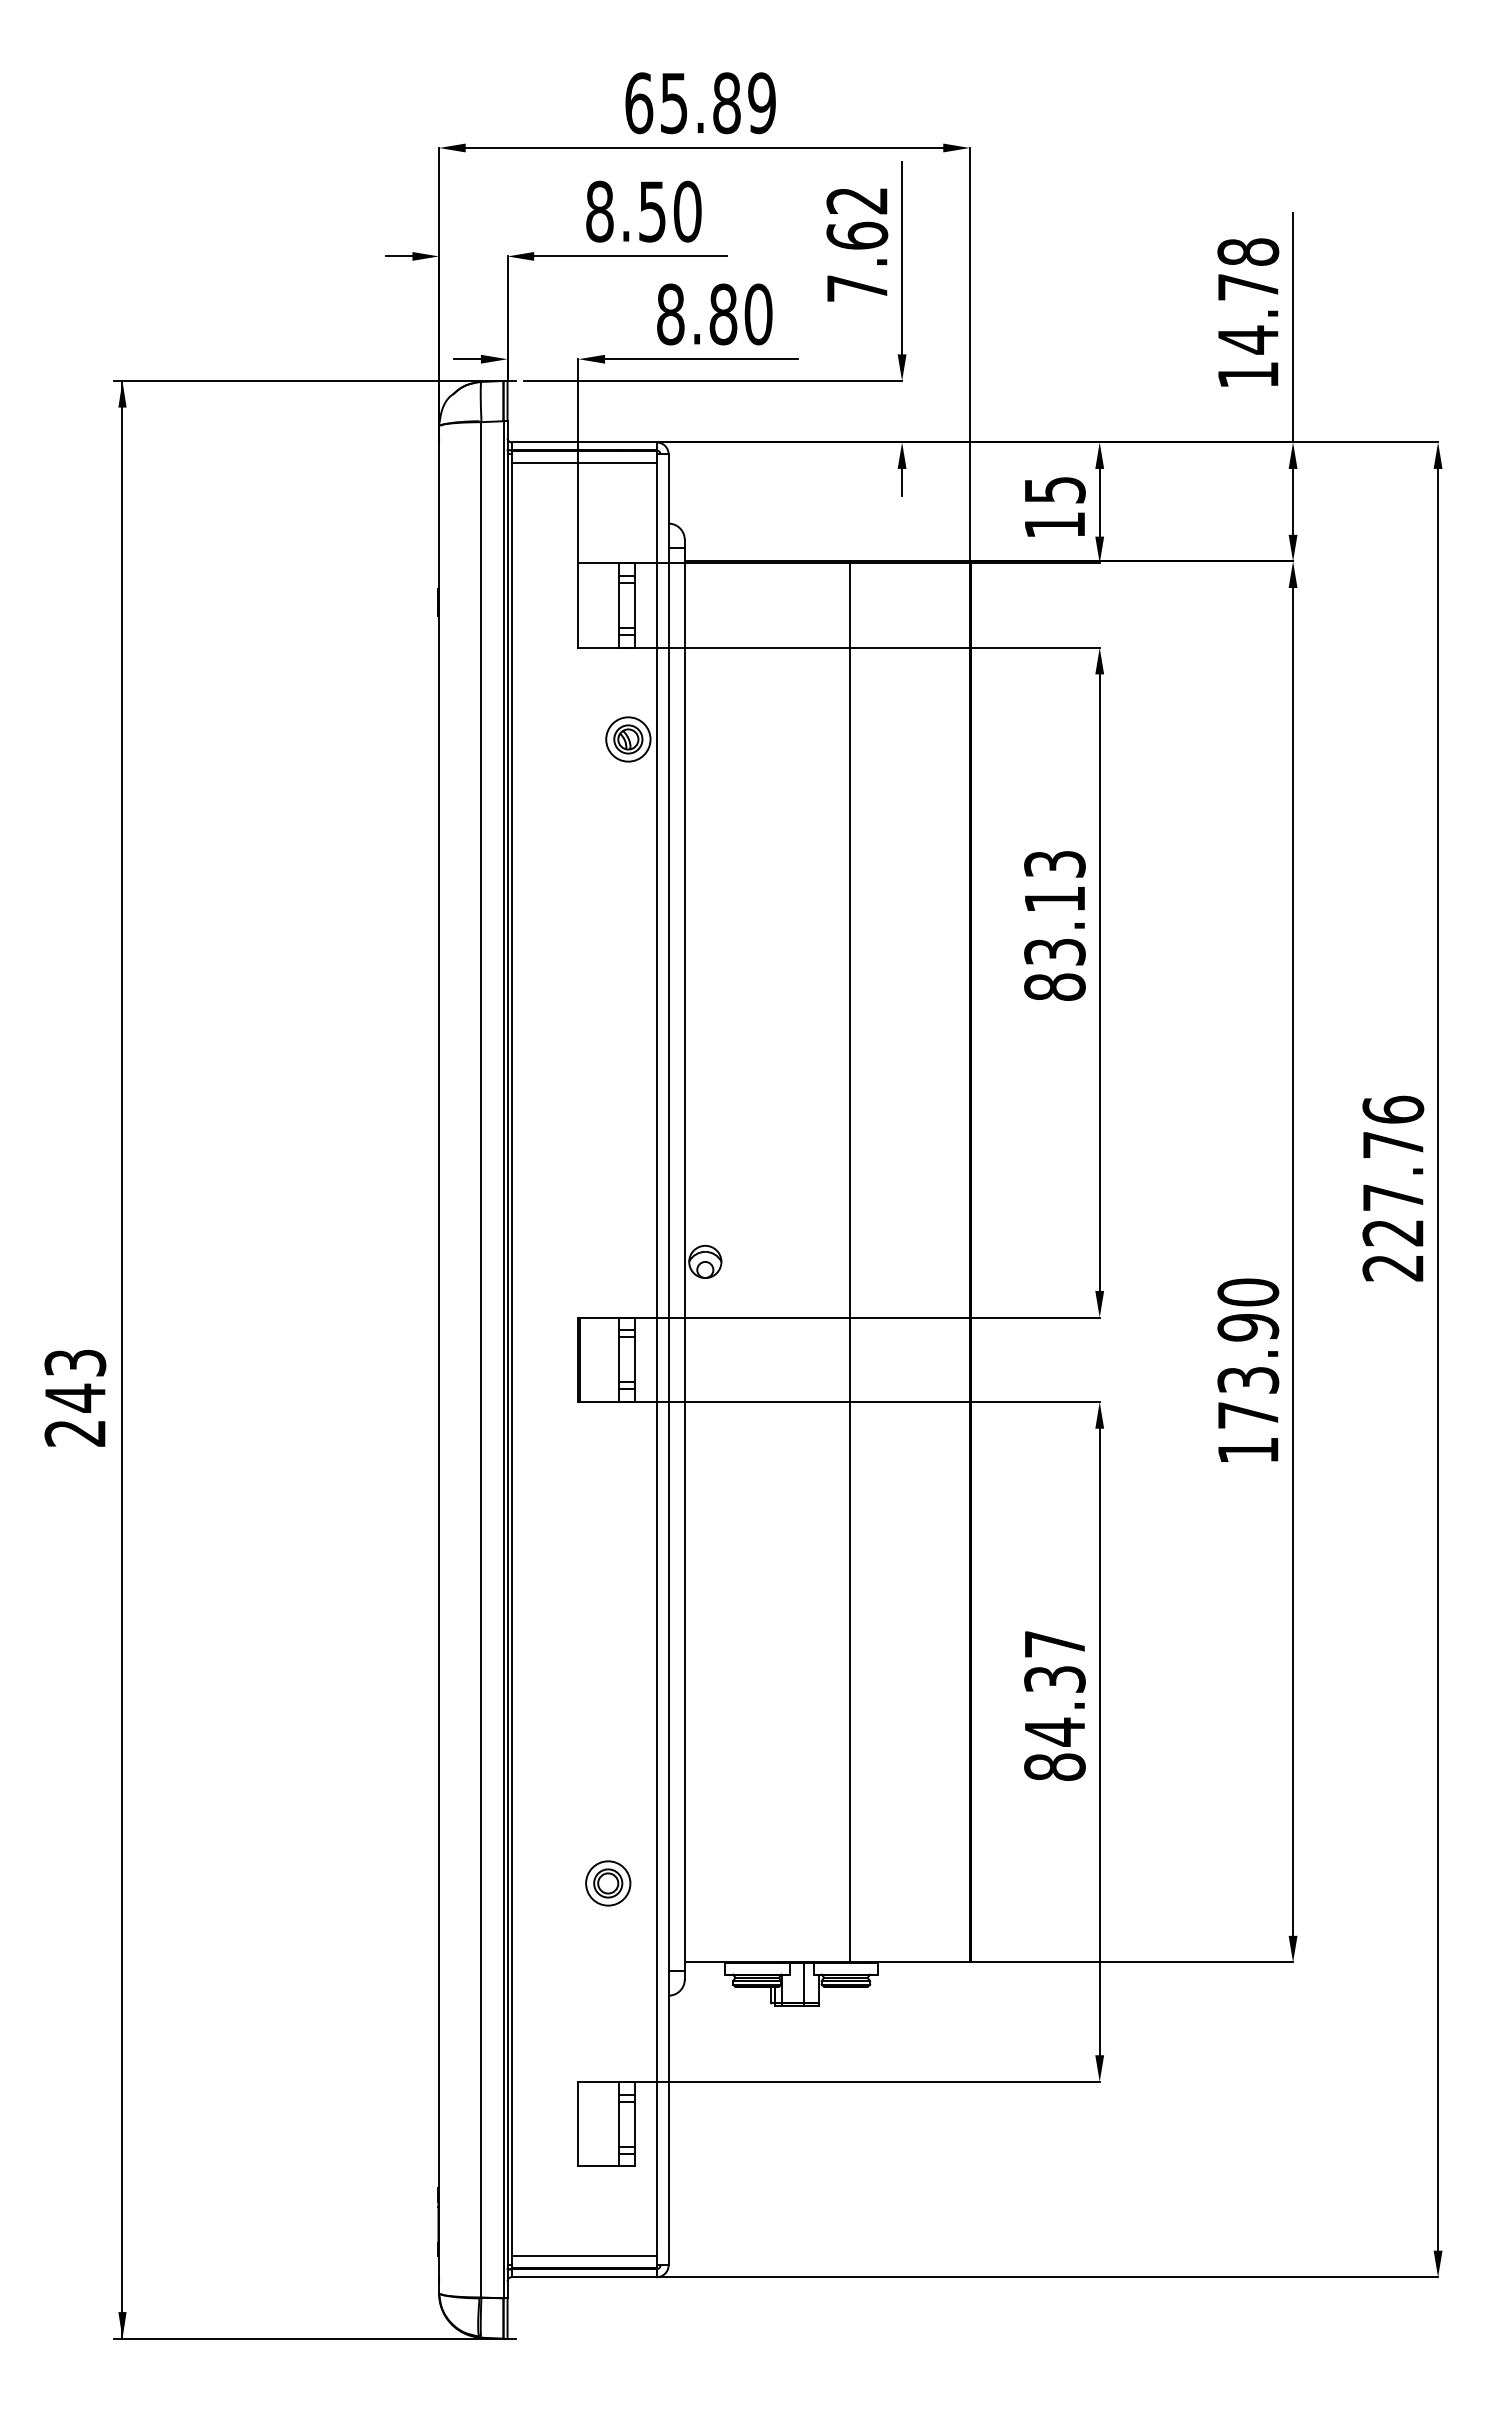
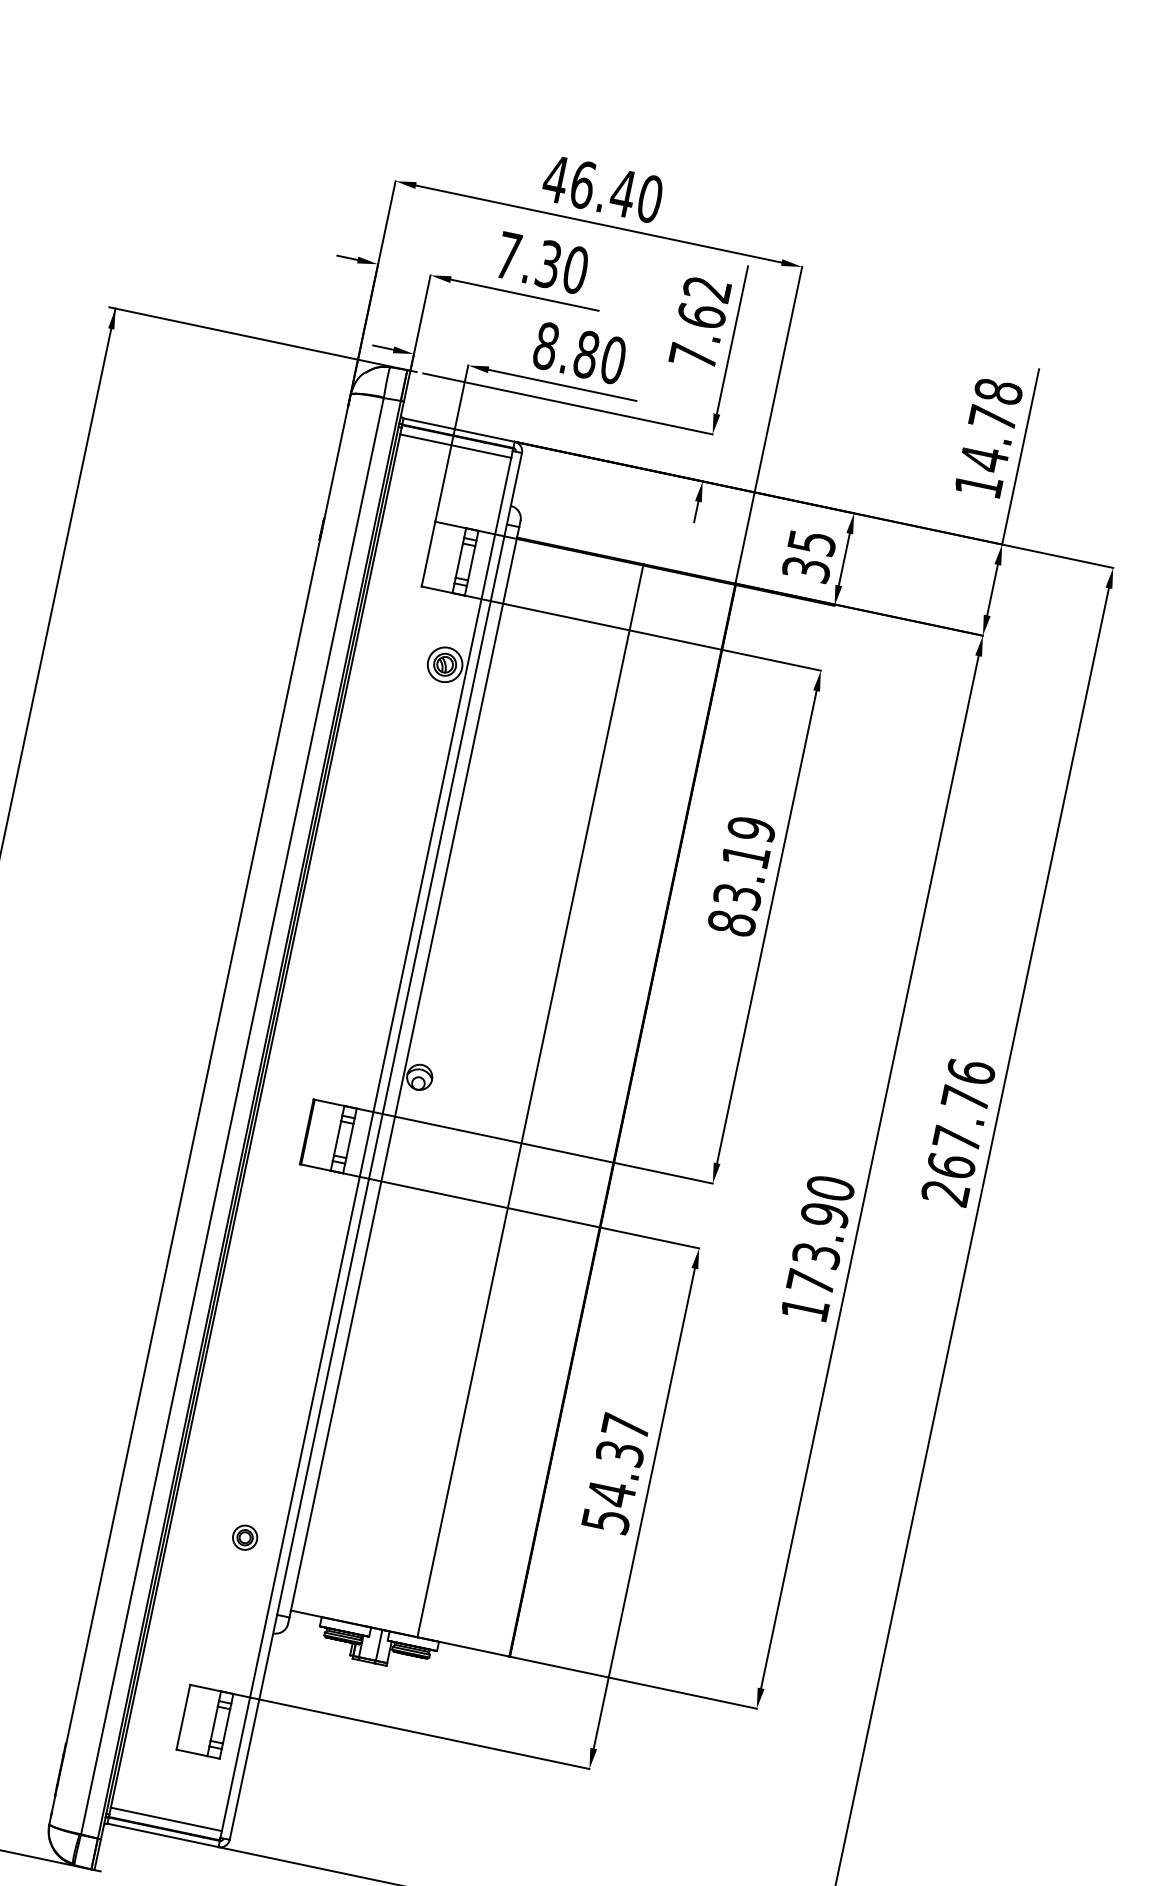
text: (699, 103) -> (602, 189), 65.89 -> 46.40
text: (625, 211) -> (528, 259), 8.50 -> 7.30
text: (1054, 525) -> (806, 569), 15 -> 35
text: (1054, 864) -> (751, 829), 83.13 -> 83.19
text: (1393, 1232) -> (951, 1165), 227.76 -> 267.76
text: (1054, 1766) -> (605, 1520), 84.37 -> 54.37
part: (608, 1883) -> (245, 1537), size x0.7

